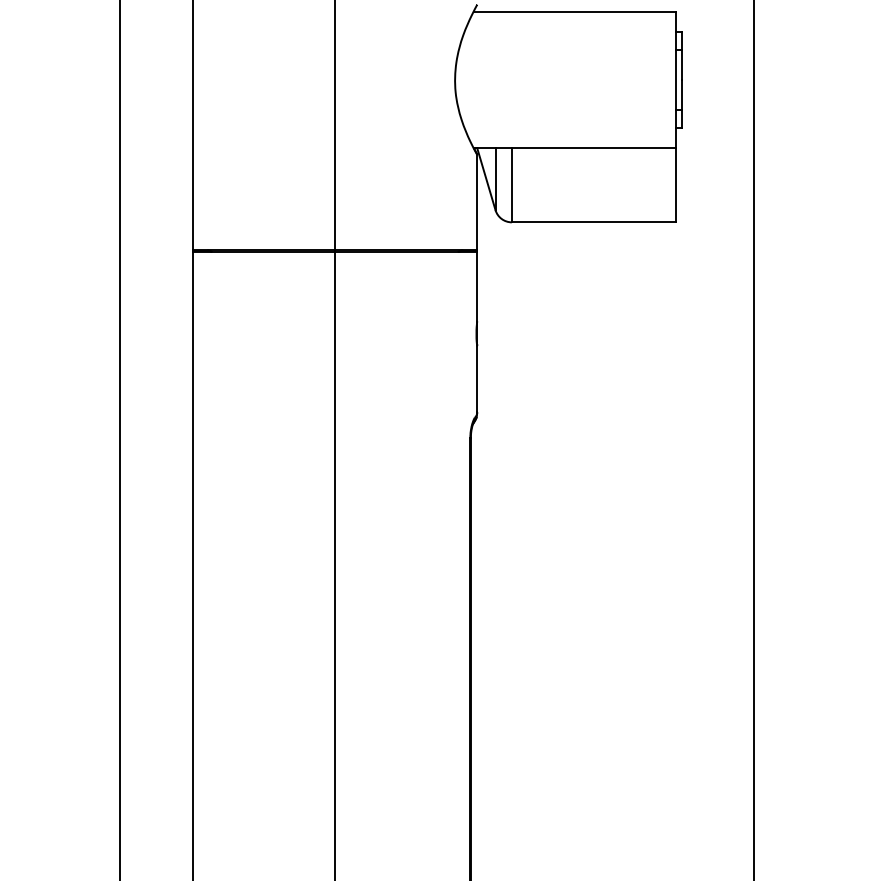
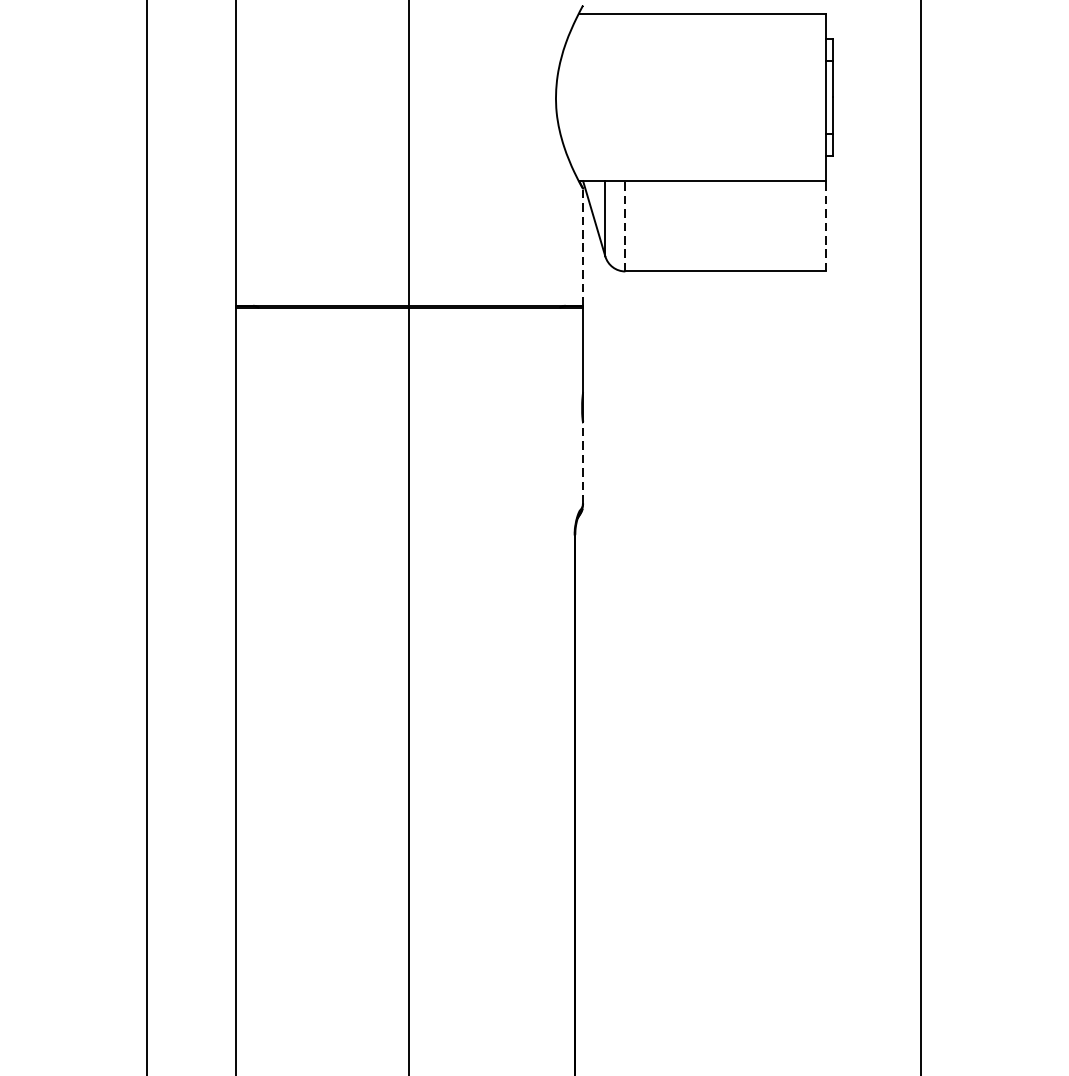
line: (511, 184) -> (624, 225), solid -> dashed
line: (676, 184) -> (826, 225), solid -> dashed
line: (477, 202) -> (583, 247), solid -> dashed
line: (477, 378) -> (583, 462), solid -> dashed

